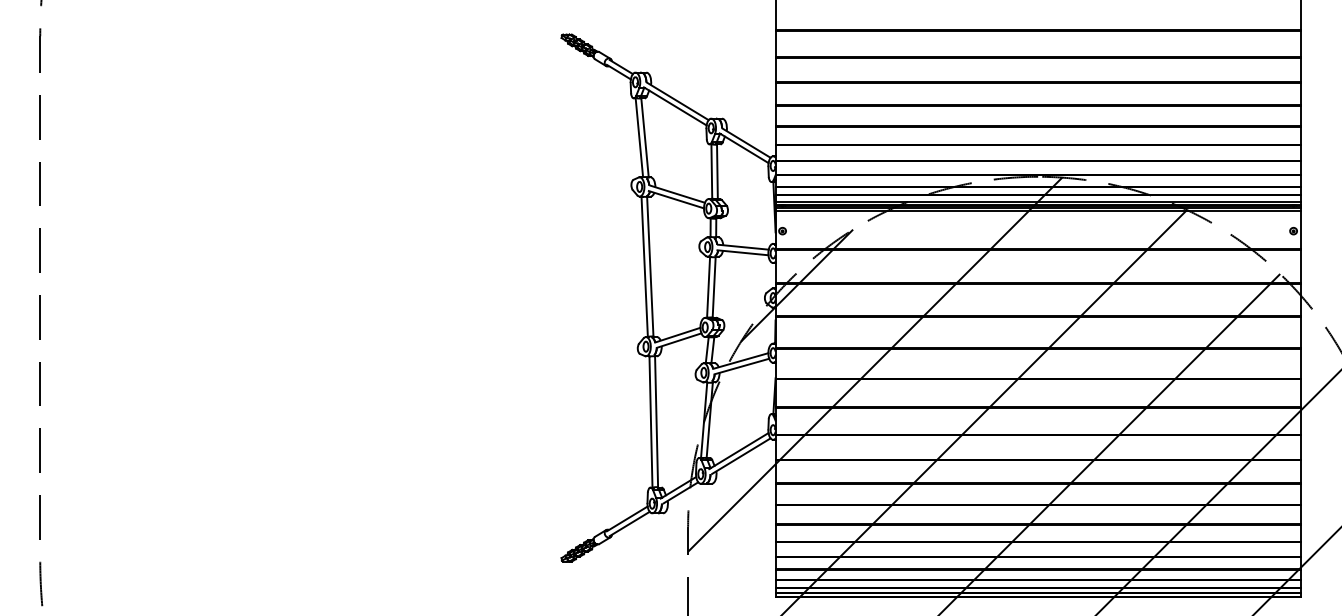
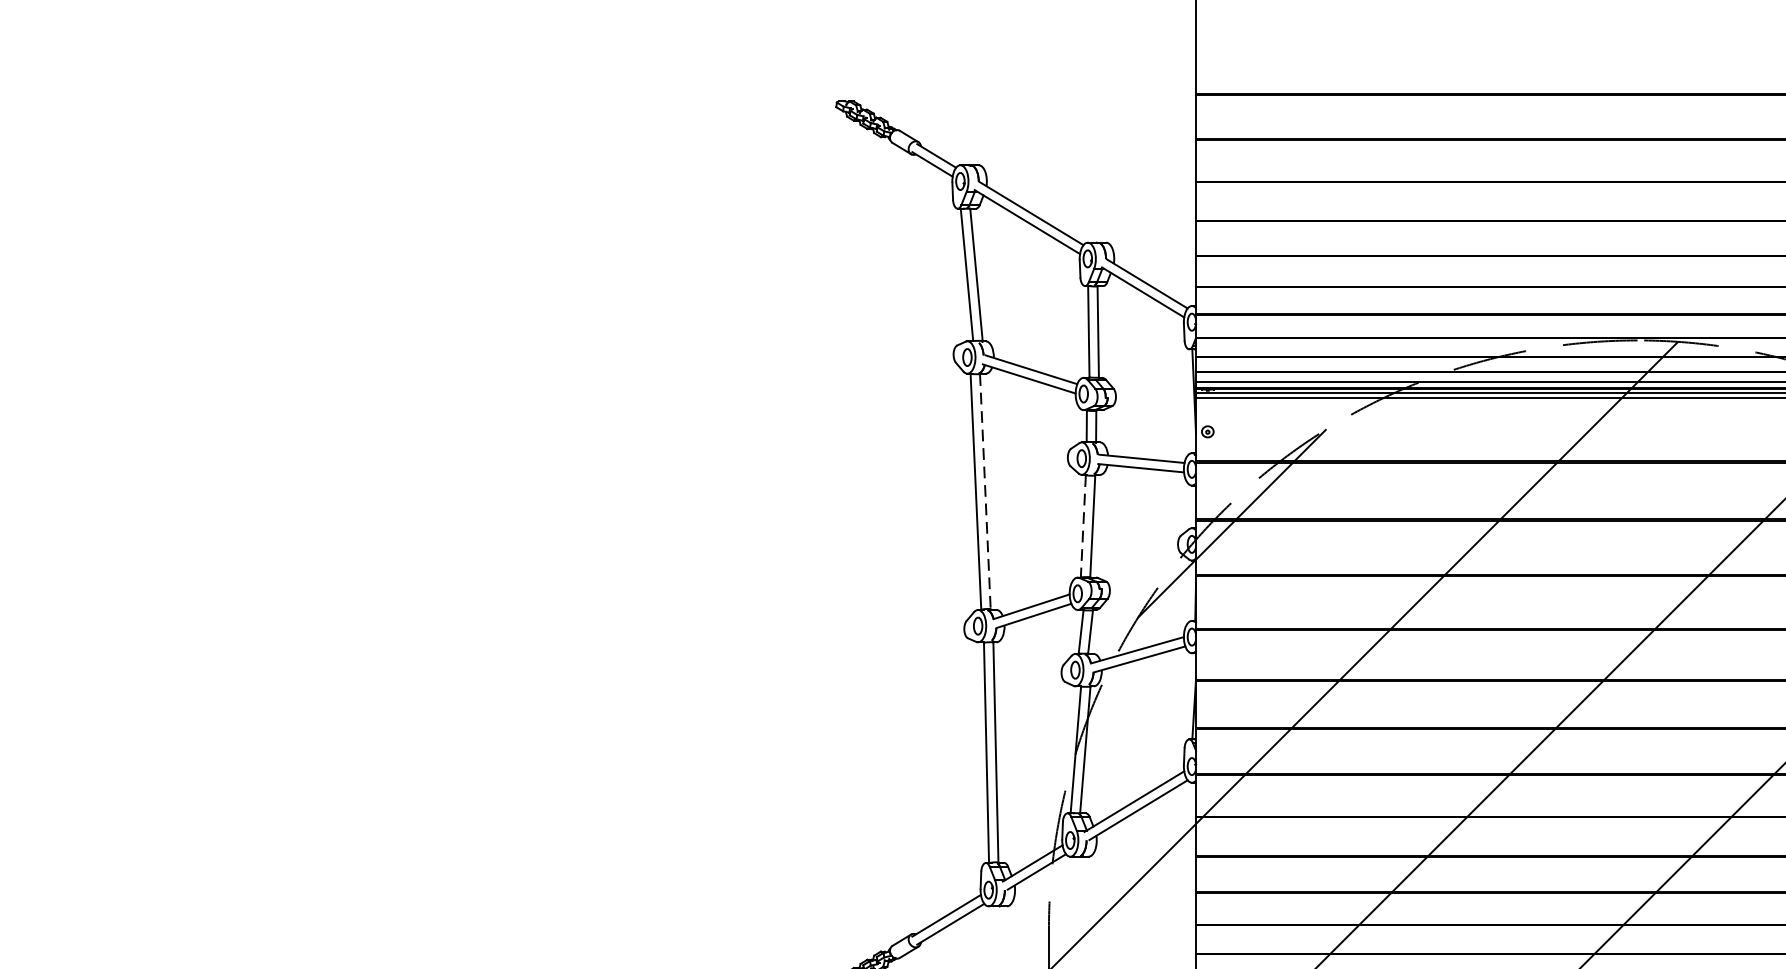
line: (650, 266) -> (985, 491), solid -> dashed
line: (708, 287) -> (1083, 526), solid -> dashed

